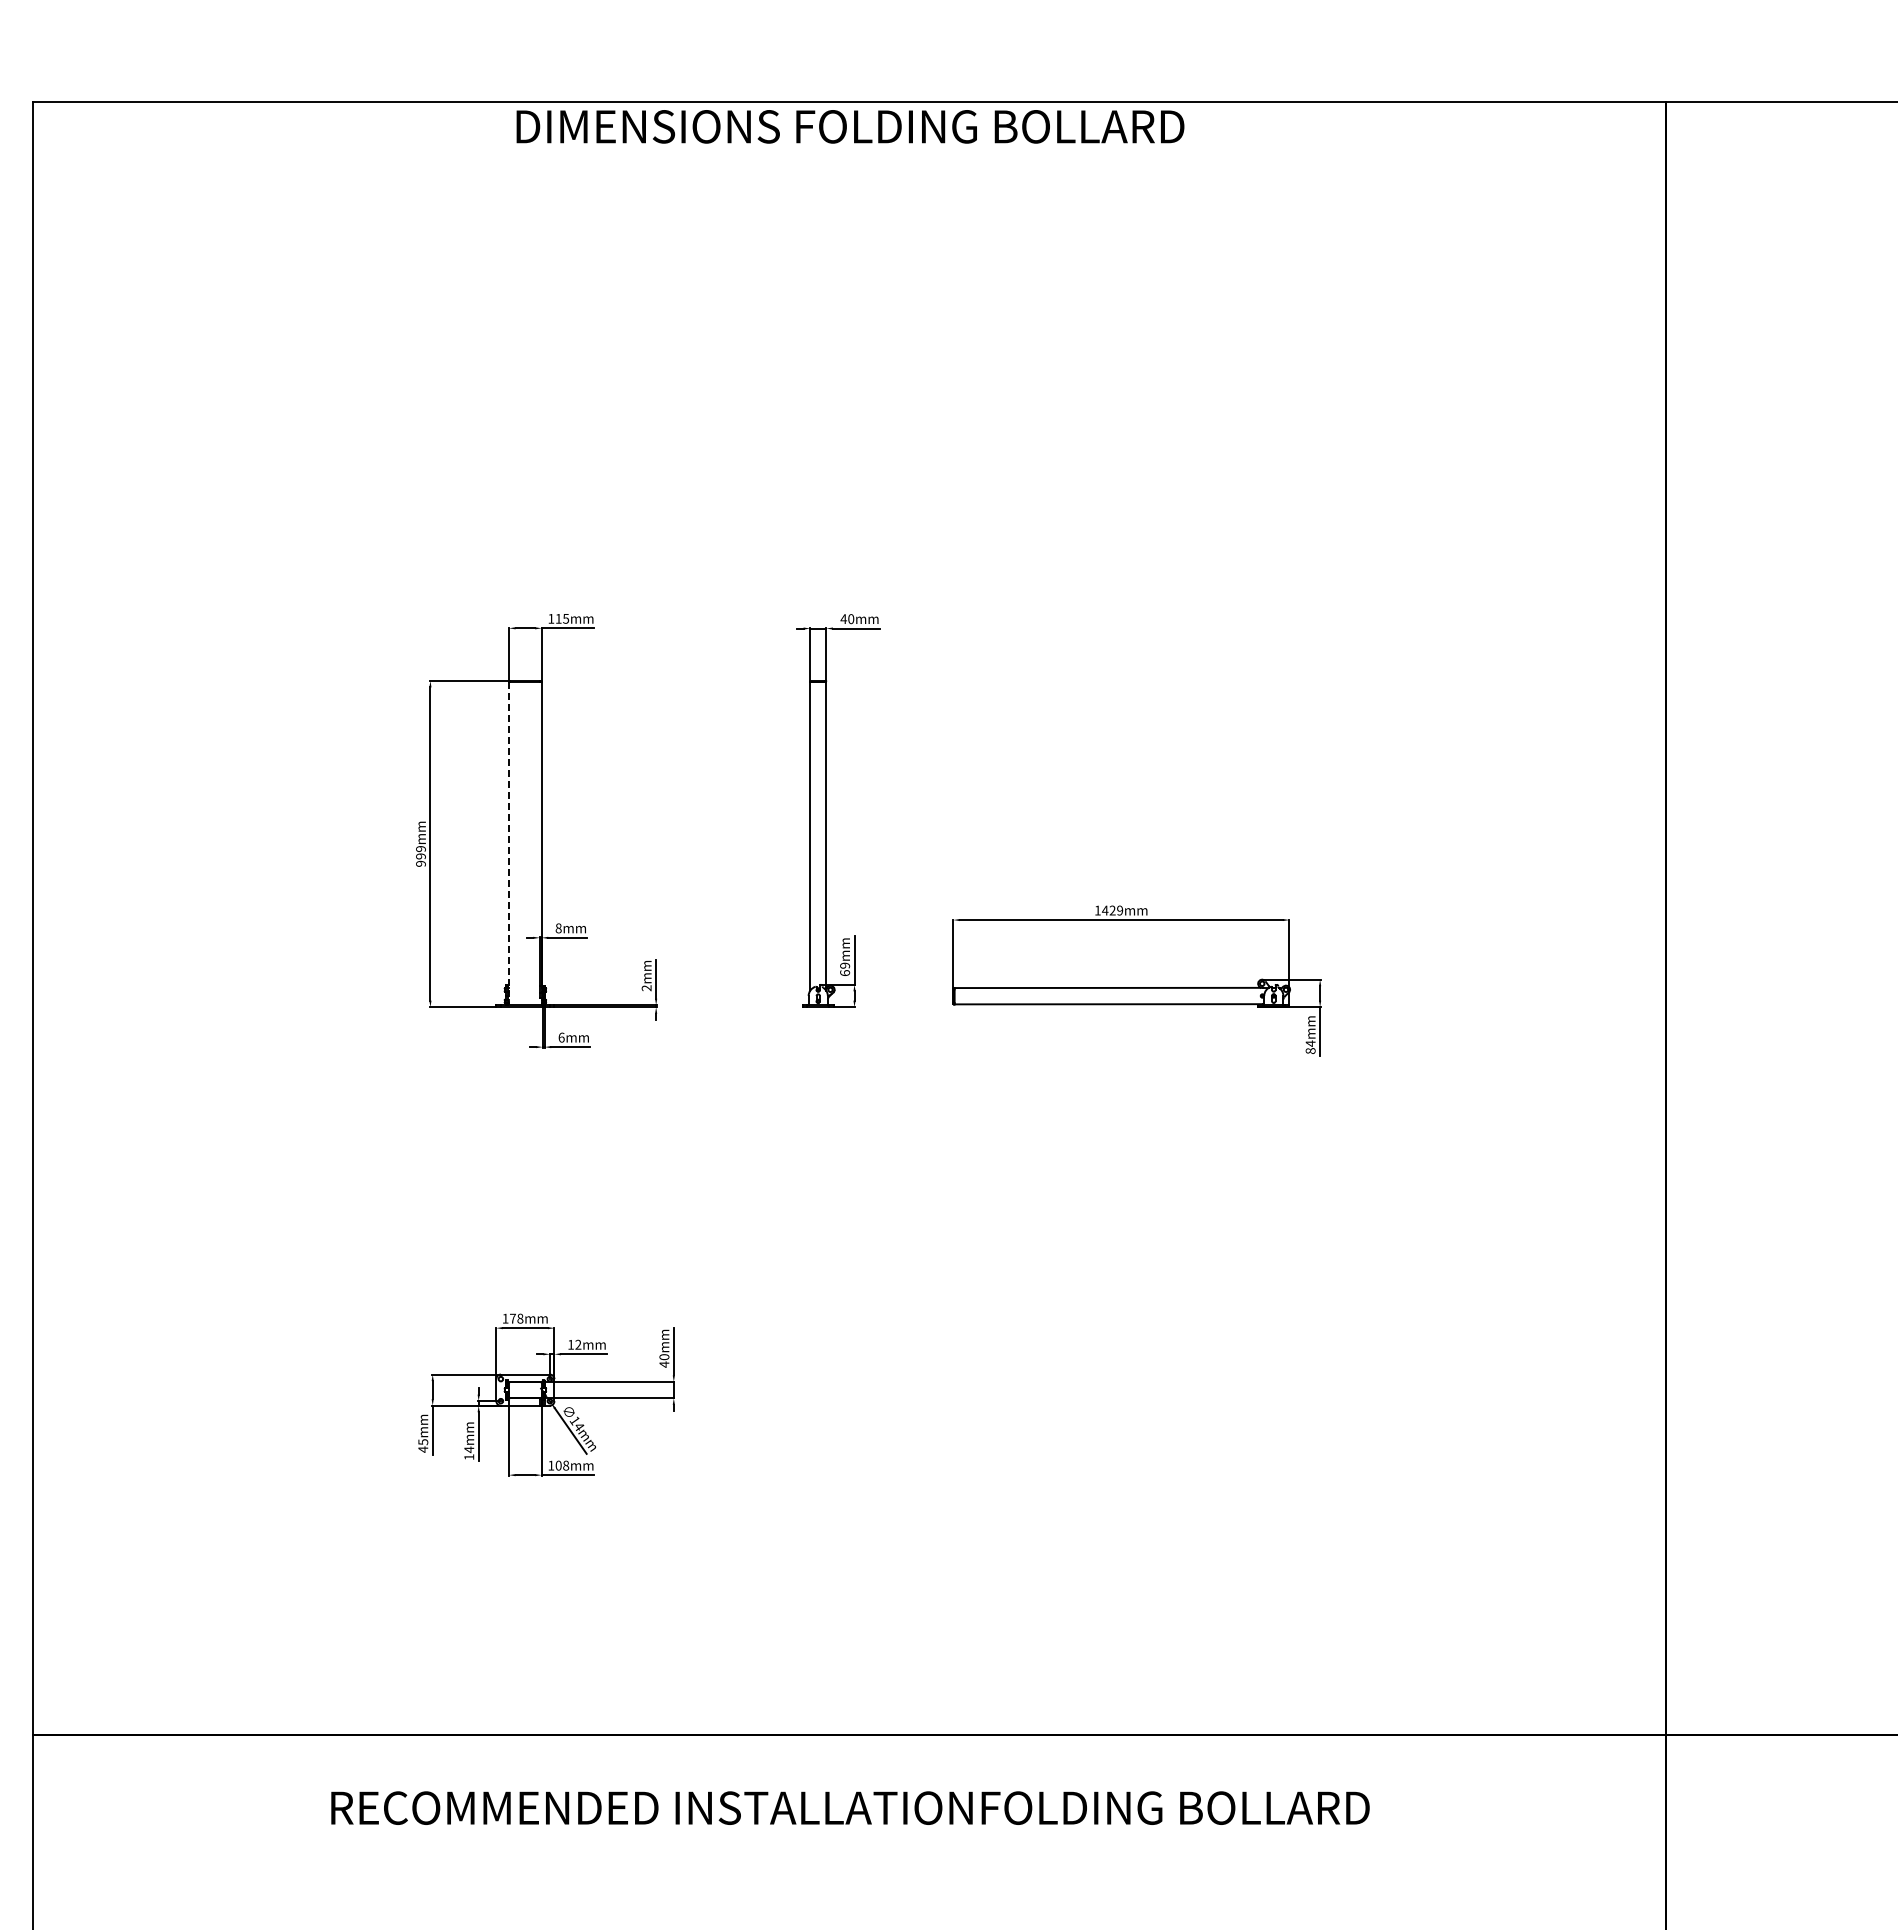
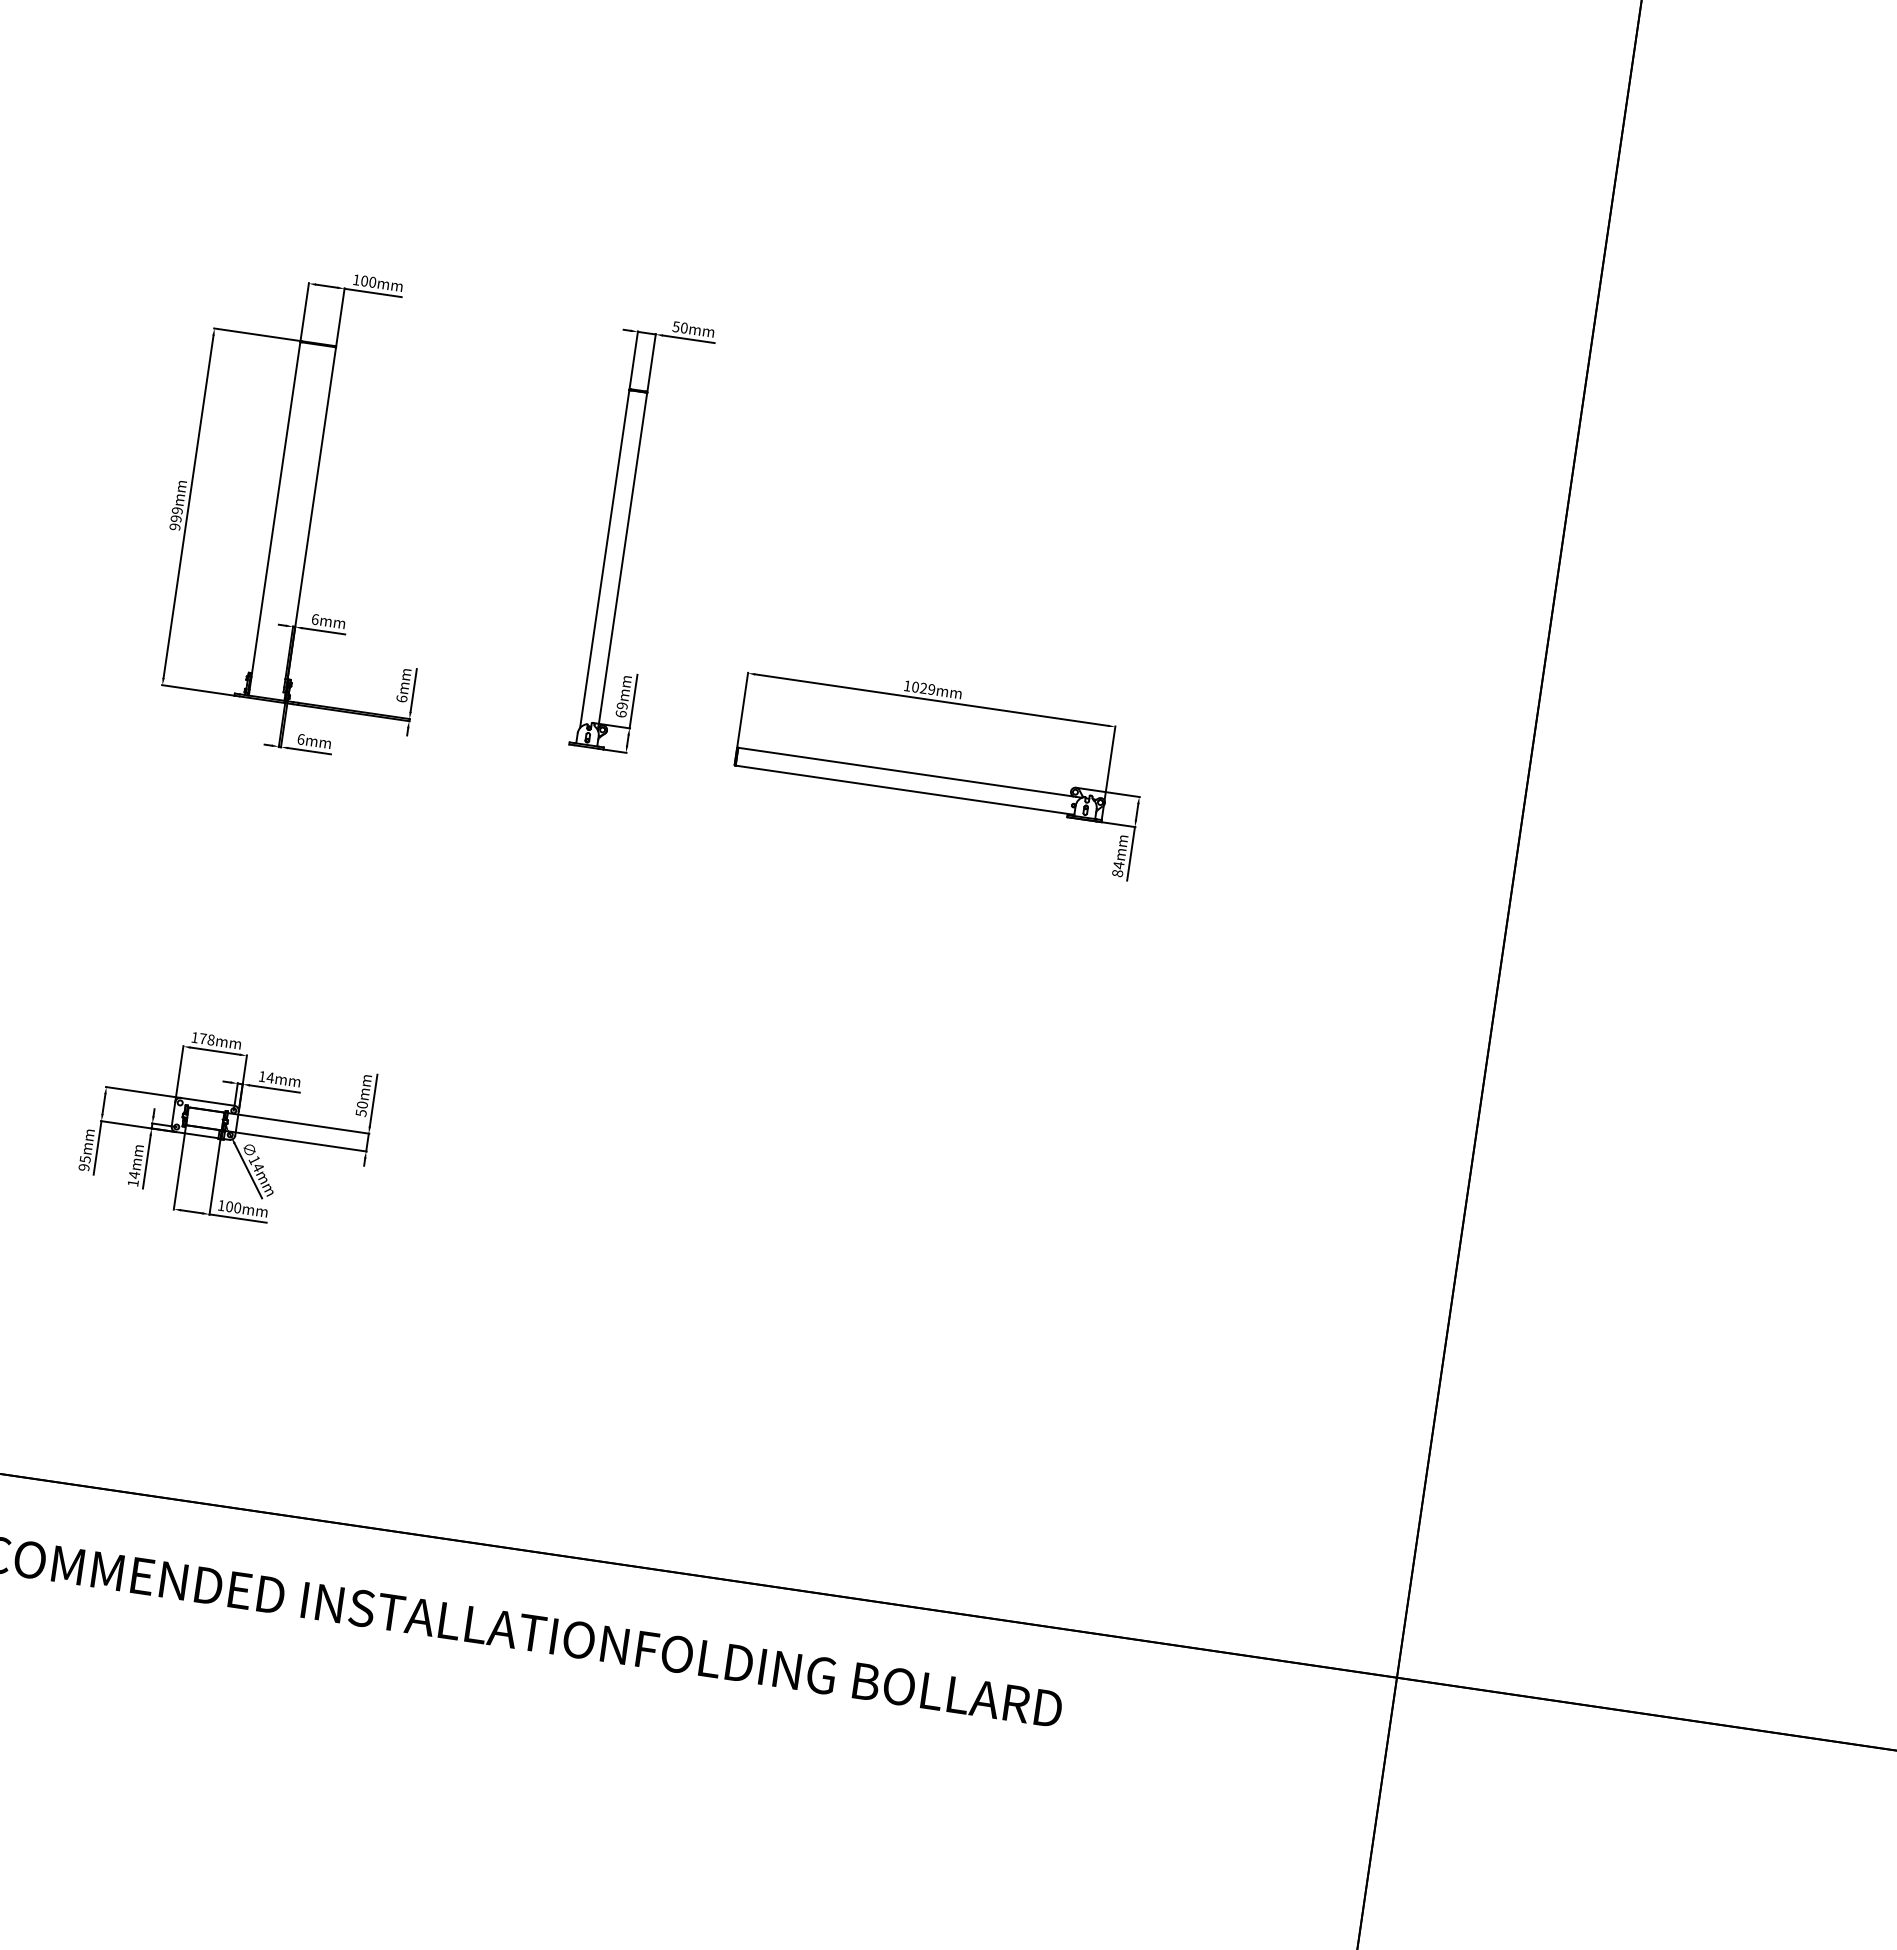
text: (562, 618) -> (368, 281), 115mm -> 100mm
text: (843, 619) -> (675, 327), 40mm -> 50mm
line: (509, 843) -> (275, 518), dashed -> solid
text: (1105, 910) -> (915, 687), 1429mm -> 1029mm
text: (558, 928) -> (315, 619), 8mm -> 6mm
text: (646, 988) -> (401, 699), 2mm -> 6mm
text: (578, 1344) -> (270, 1077), 12mm -> 14mm
text: (664, 1364) -> (361, 1113), 40mm -> 50mm
text: (423, 1449) -> (84, 1167), 45mm -> 95mm
text: (566, 1465) -> (238, 1207), 108mm -> 100mm

